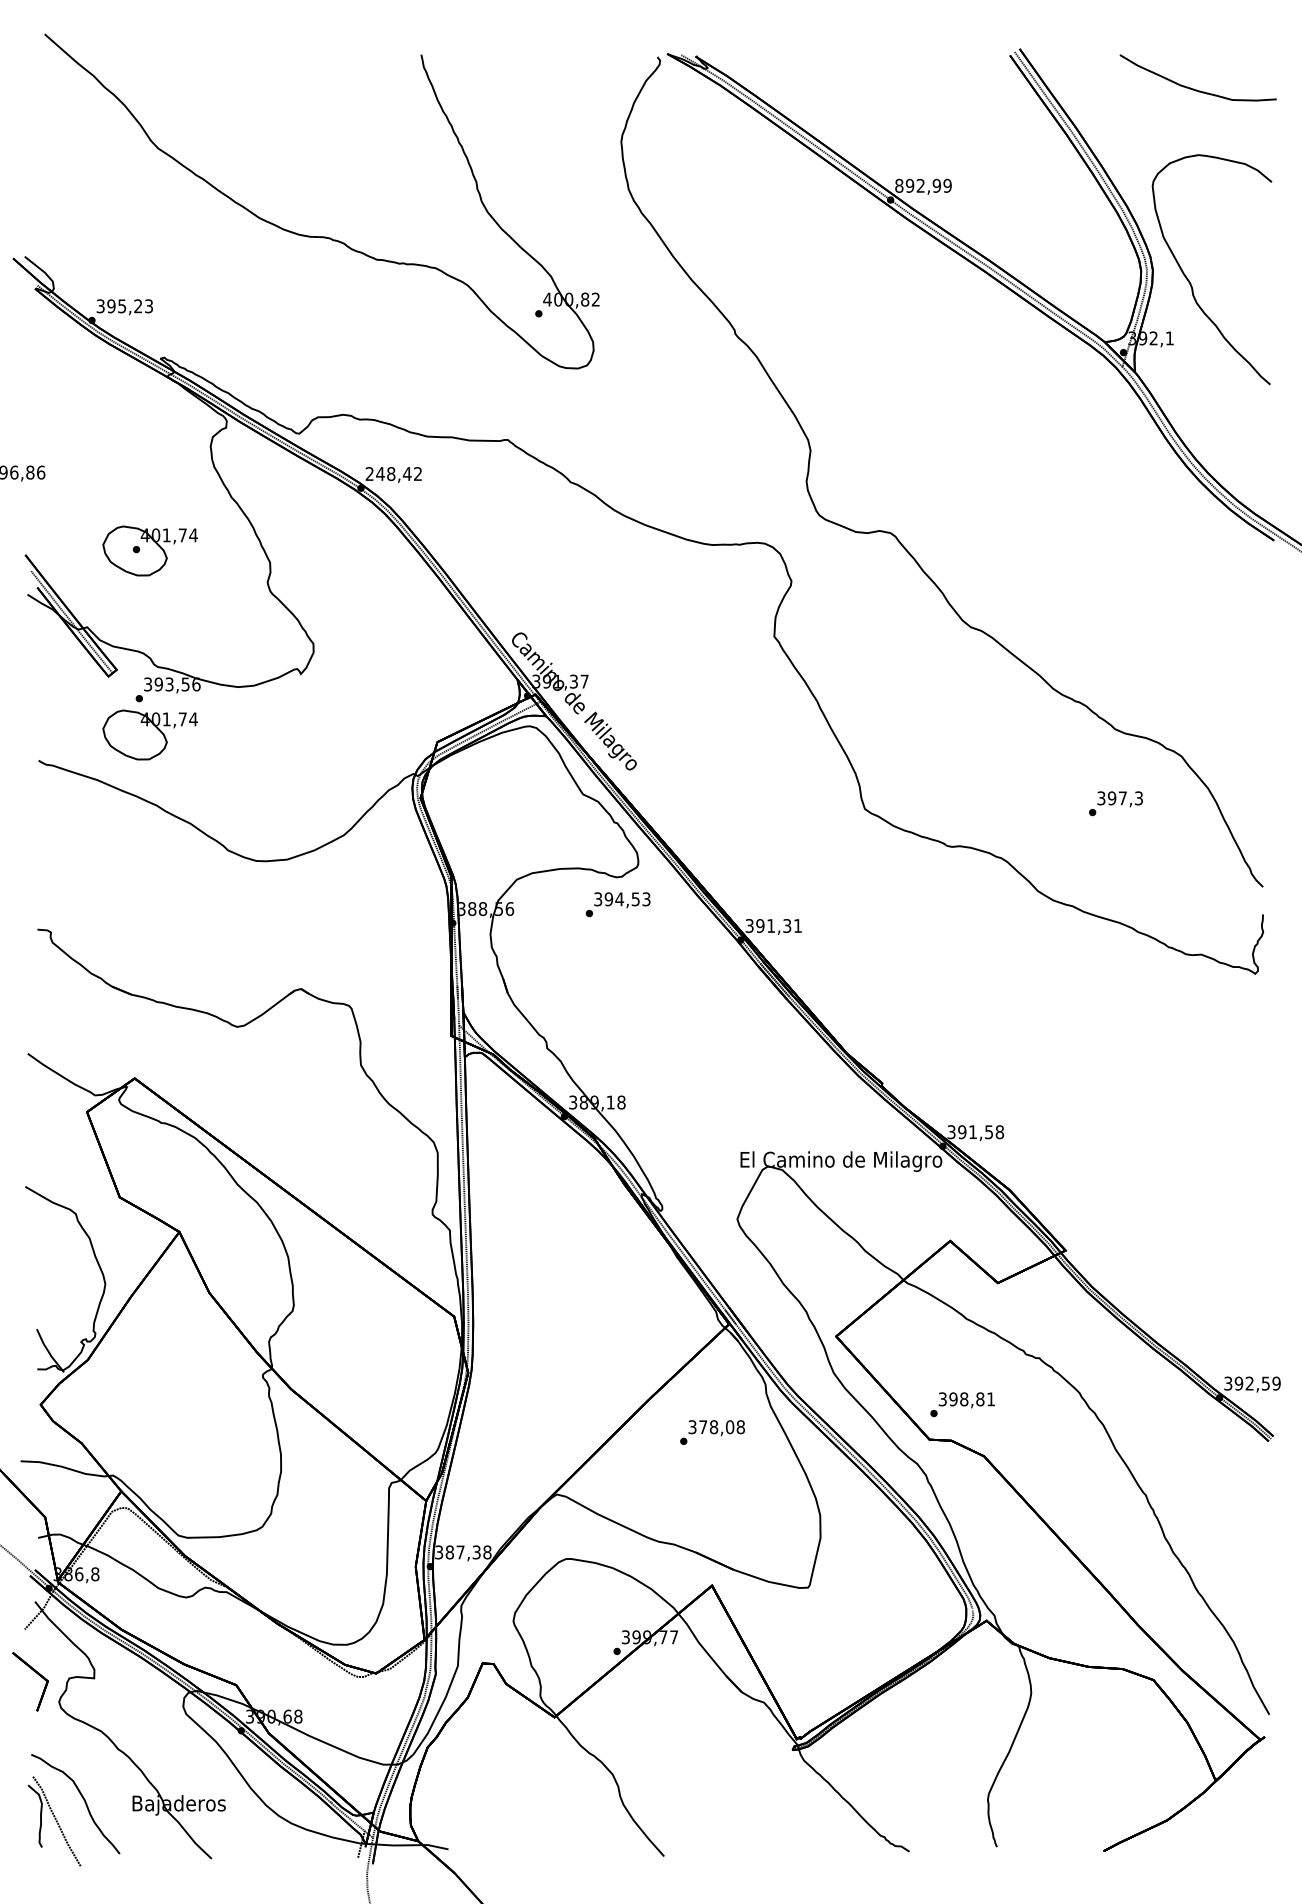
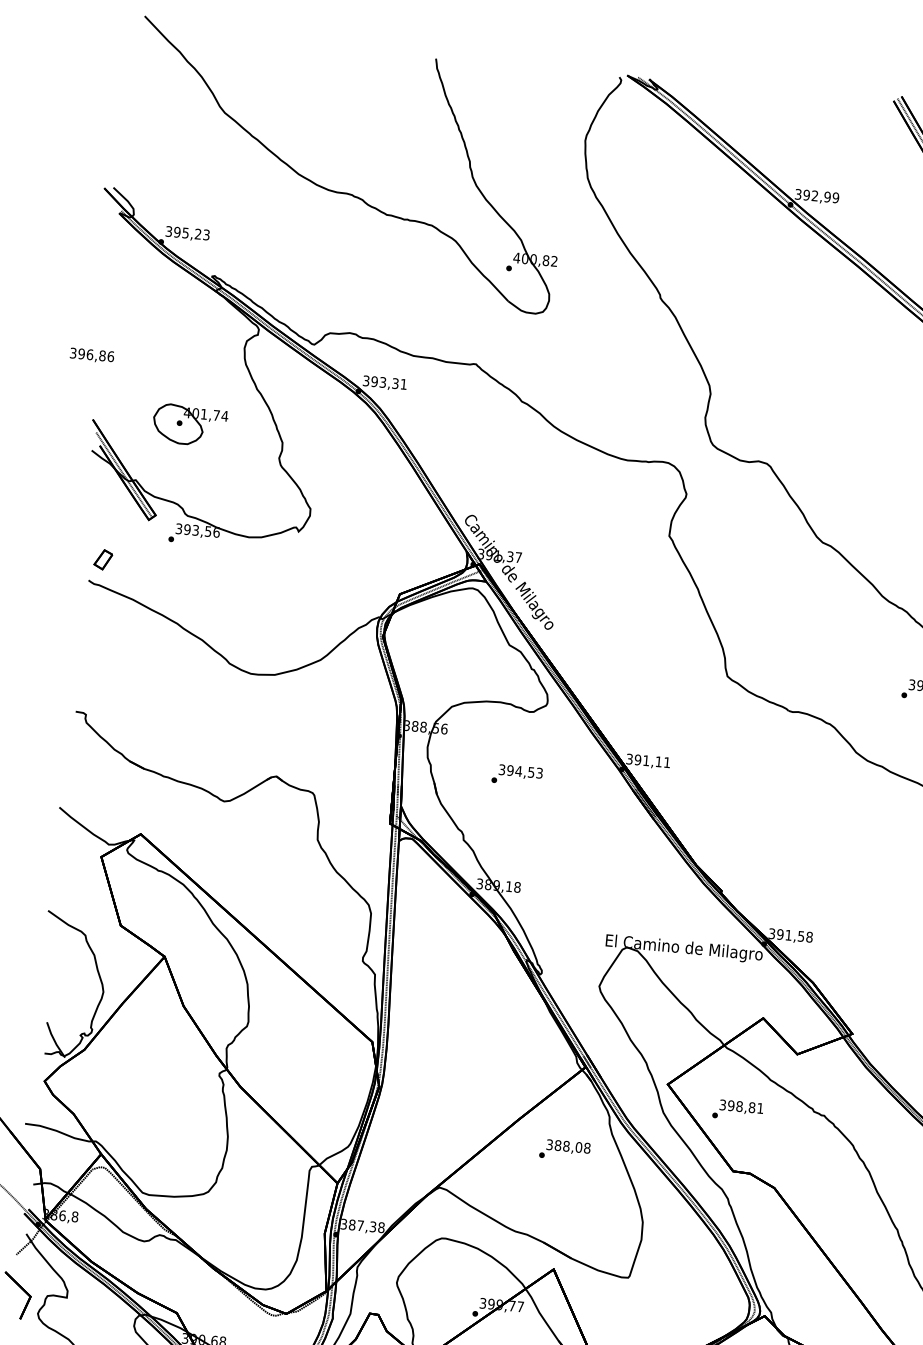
text: (899, 185) -> (798, 194), 892,99 -> 392,99
text: (393, 474) -> (384, 383), 248,42 -> 393,31
part: (54, 732) -> (102, 559), added
part: (149, 734) -> (176, 567), removed
text: (617, 904) -> (516, 775), moved
text: (787, 925) -> (659, 761), 391,31 -> 391,11
text: (962, 1404) -> (737, 1110), moved
text: (703, 1427) -> (558, 1145), 378,08 -> 388,08

